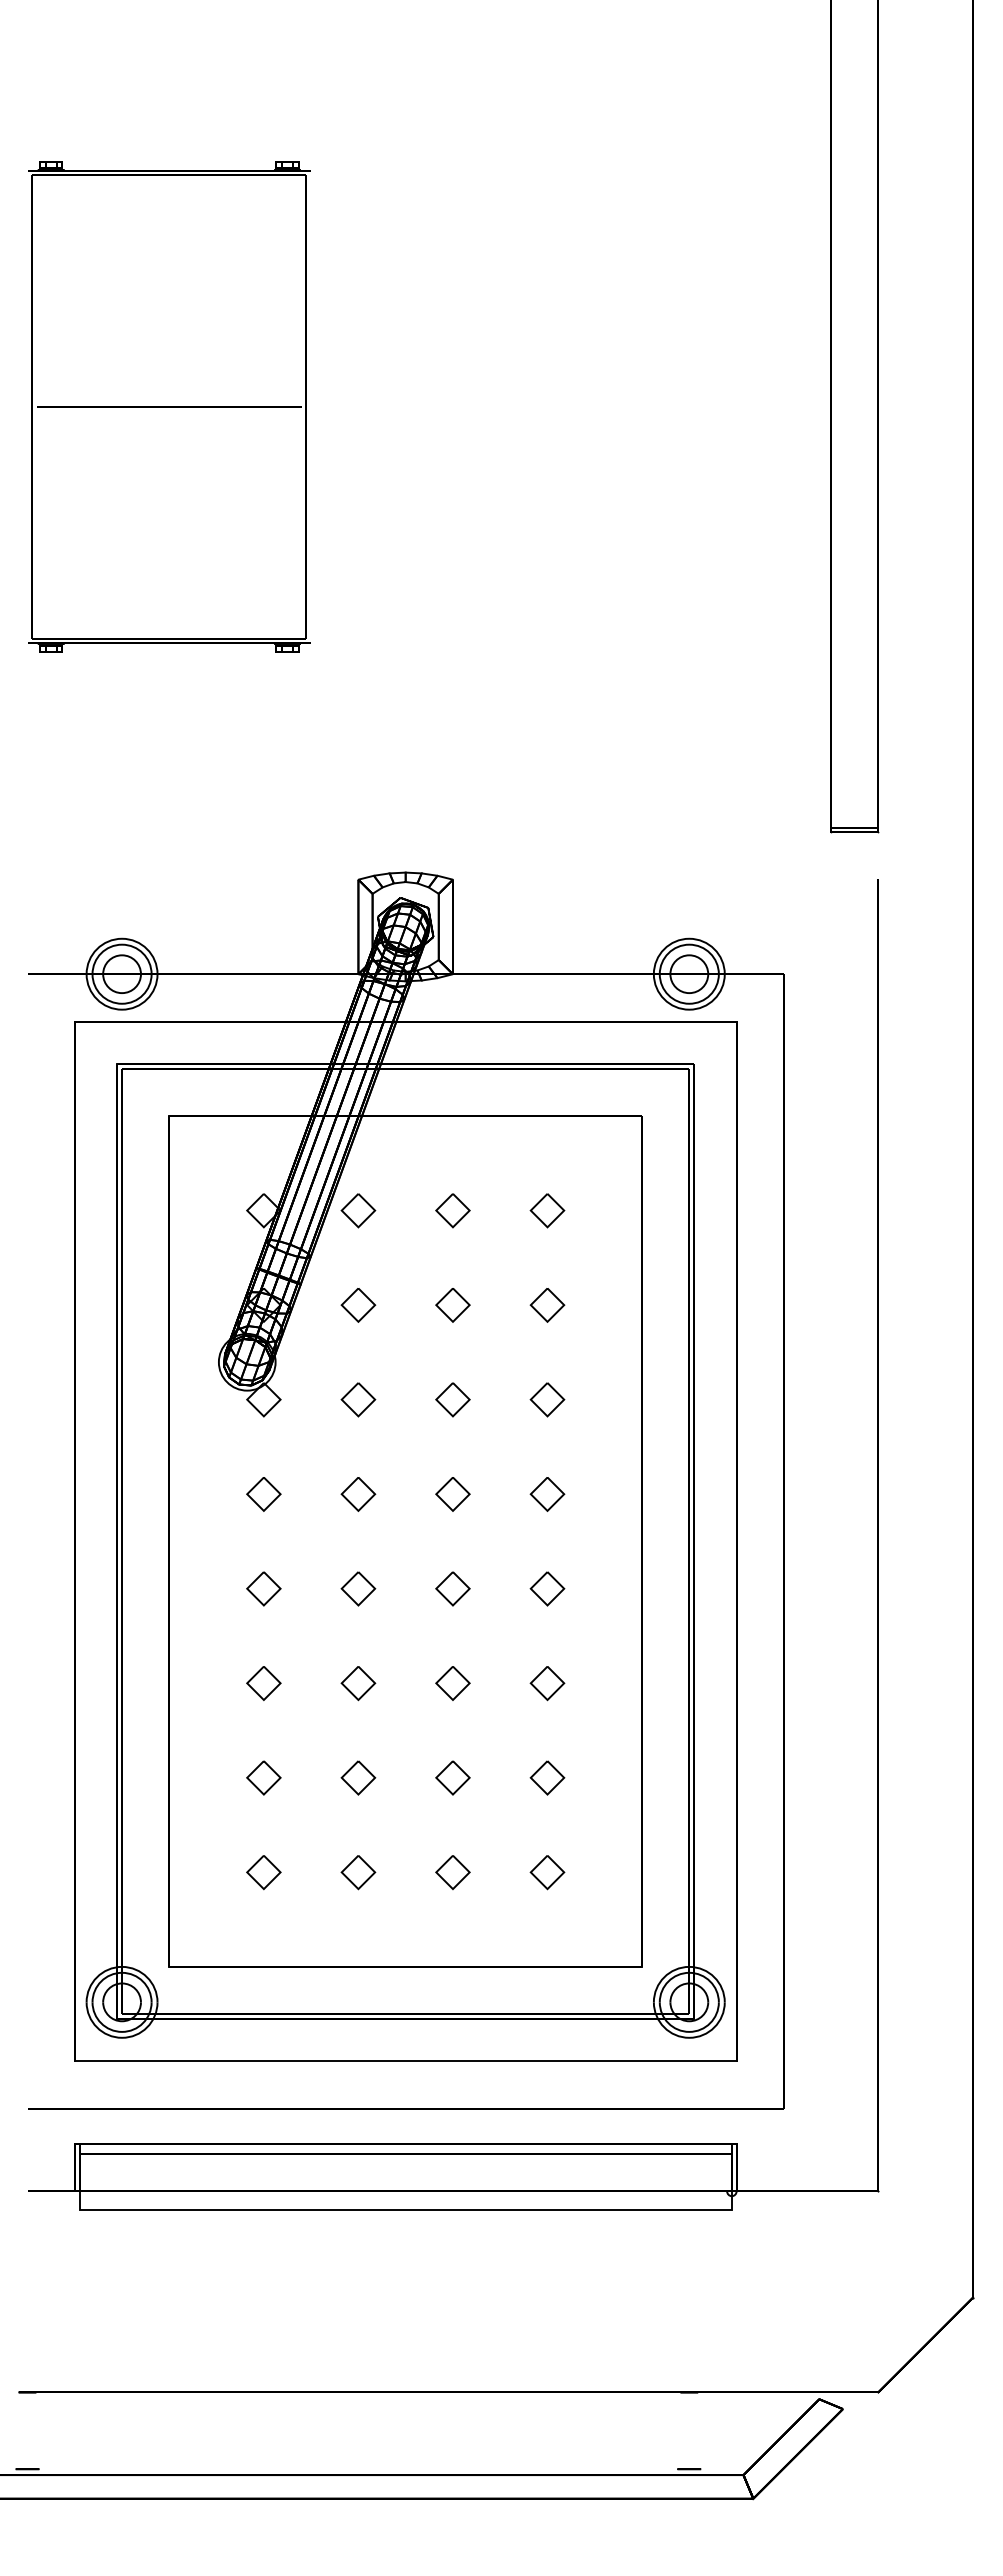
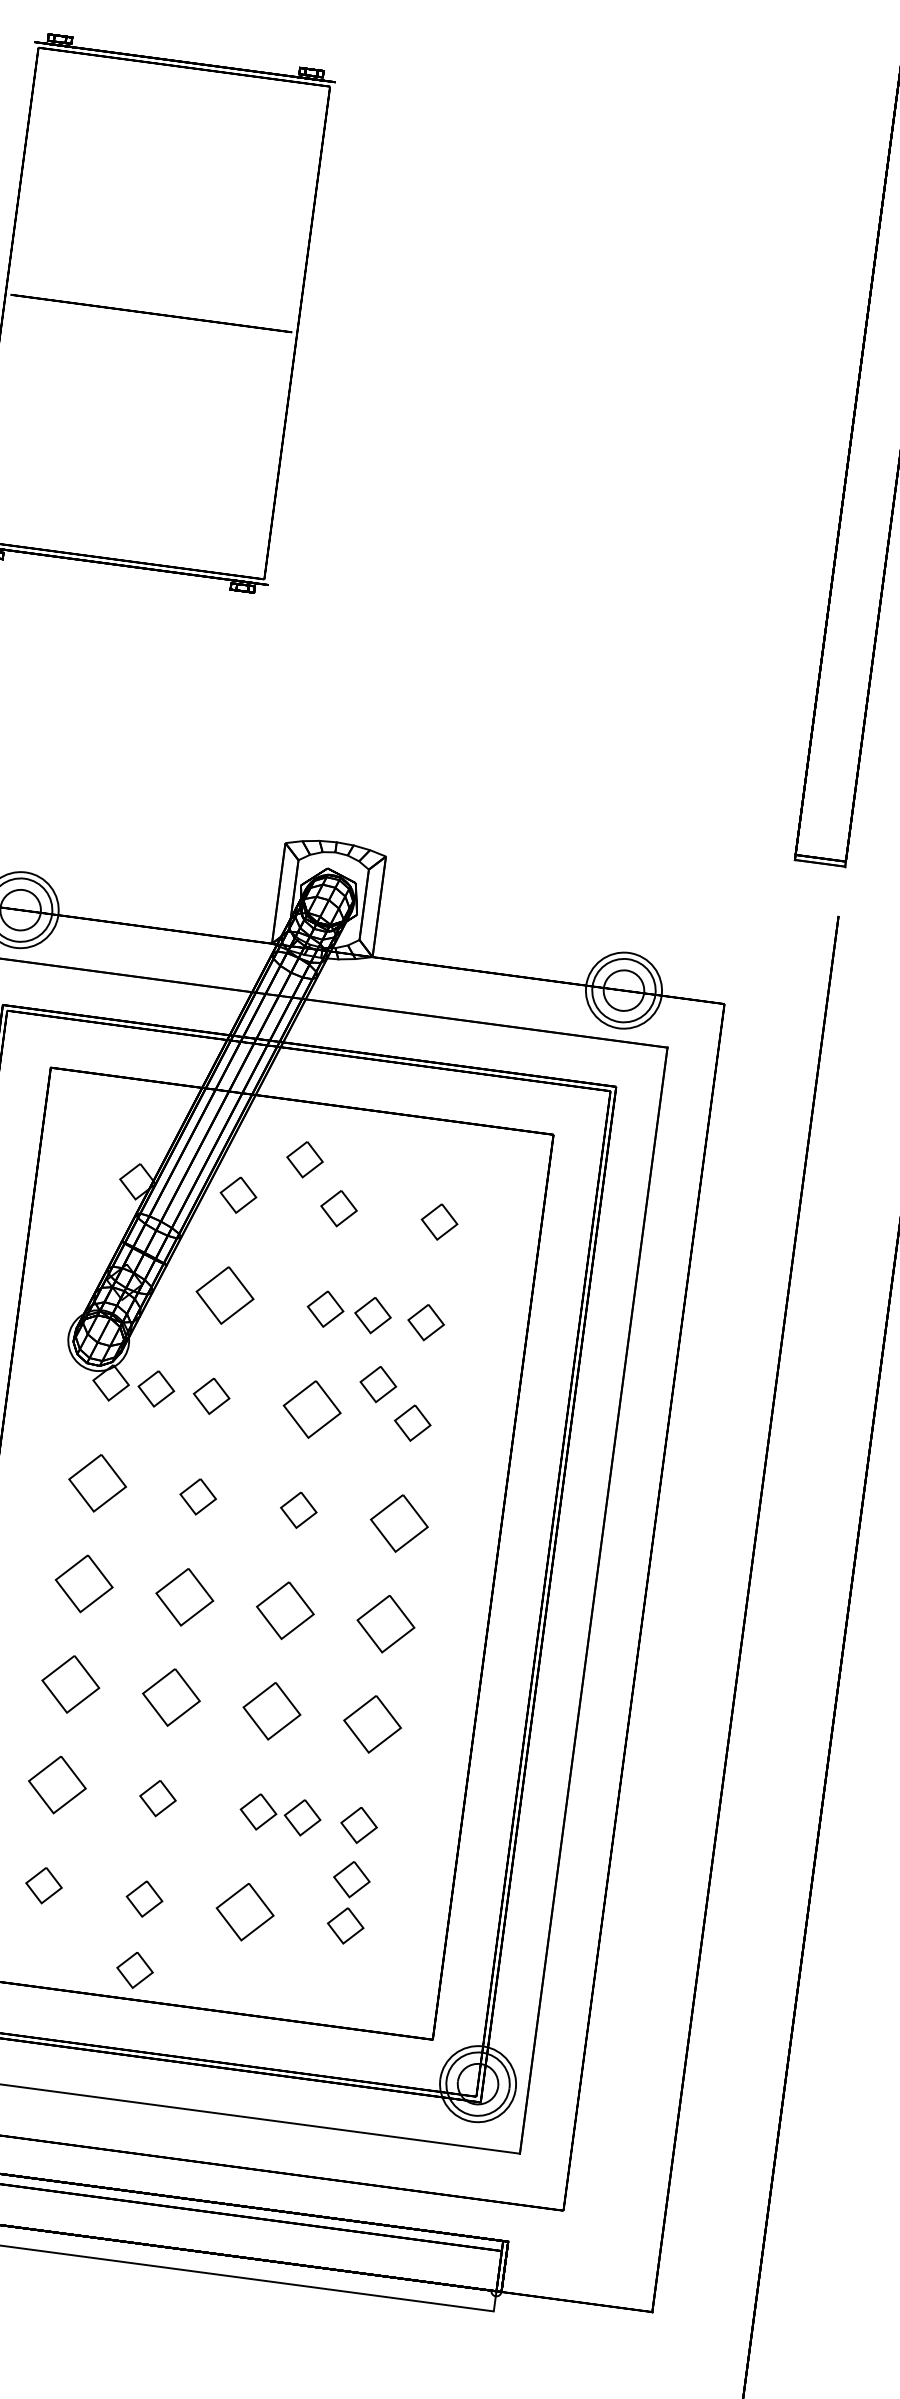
part: (415, 1169) -> (305, 1159), added
part: (358, 1305) -> (225, 1296), size x1.6
part: (497, 1305) -> (372, 1315), added
part: (510, 1368) -> (377, 1384), added
part: (306, 1399) -> (156, 1388), added
part: (452, 1399) -> (311, 1409), size x1.6
part: (263, 1494) -> (97, 1483), size x1.6
part: (547, 1494) -> (399, 1523), size x1.6
part: (263, 1588) -> (83, 1583), size x1.6
part: (358, 1588) -> (184, 1597), size x1.6
part: (452, 1588) -> (284, 1610), size x1.6
part: (547, 1588) -> (385, 1623), size x1.6
part: (263, 1683) -> (70, 1684), size x1.6
part: (358, 1683) -> (171, 1698), size x1.6
part: (452, 1683) -> (271, 1711), size x1.6
part: (547, 1683) -> (372, 1724), size x1.6
part: (263, 1777) -> (57, 1784), size x1.6
part: (494, 1777) -> (302, 1817), added
part: (547, 1828) -> (351, 1879), added
part: (452, 1872) -> (244, 1912), size x1.6
part: (358, 1939) -> (135, 1970), added

